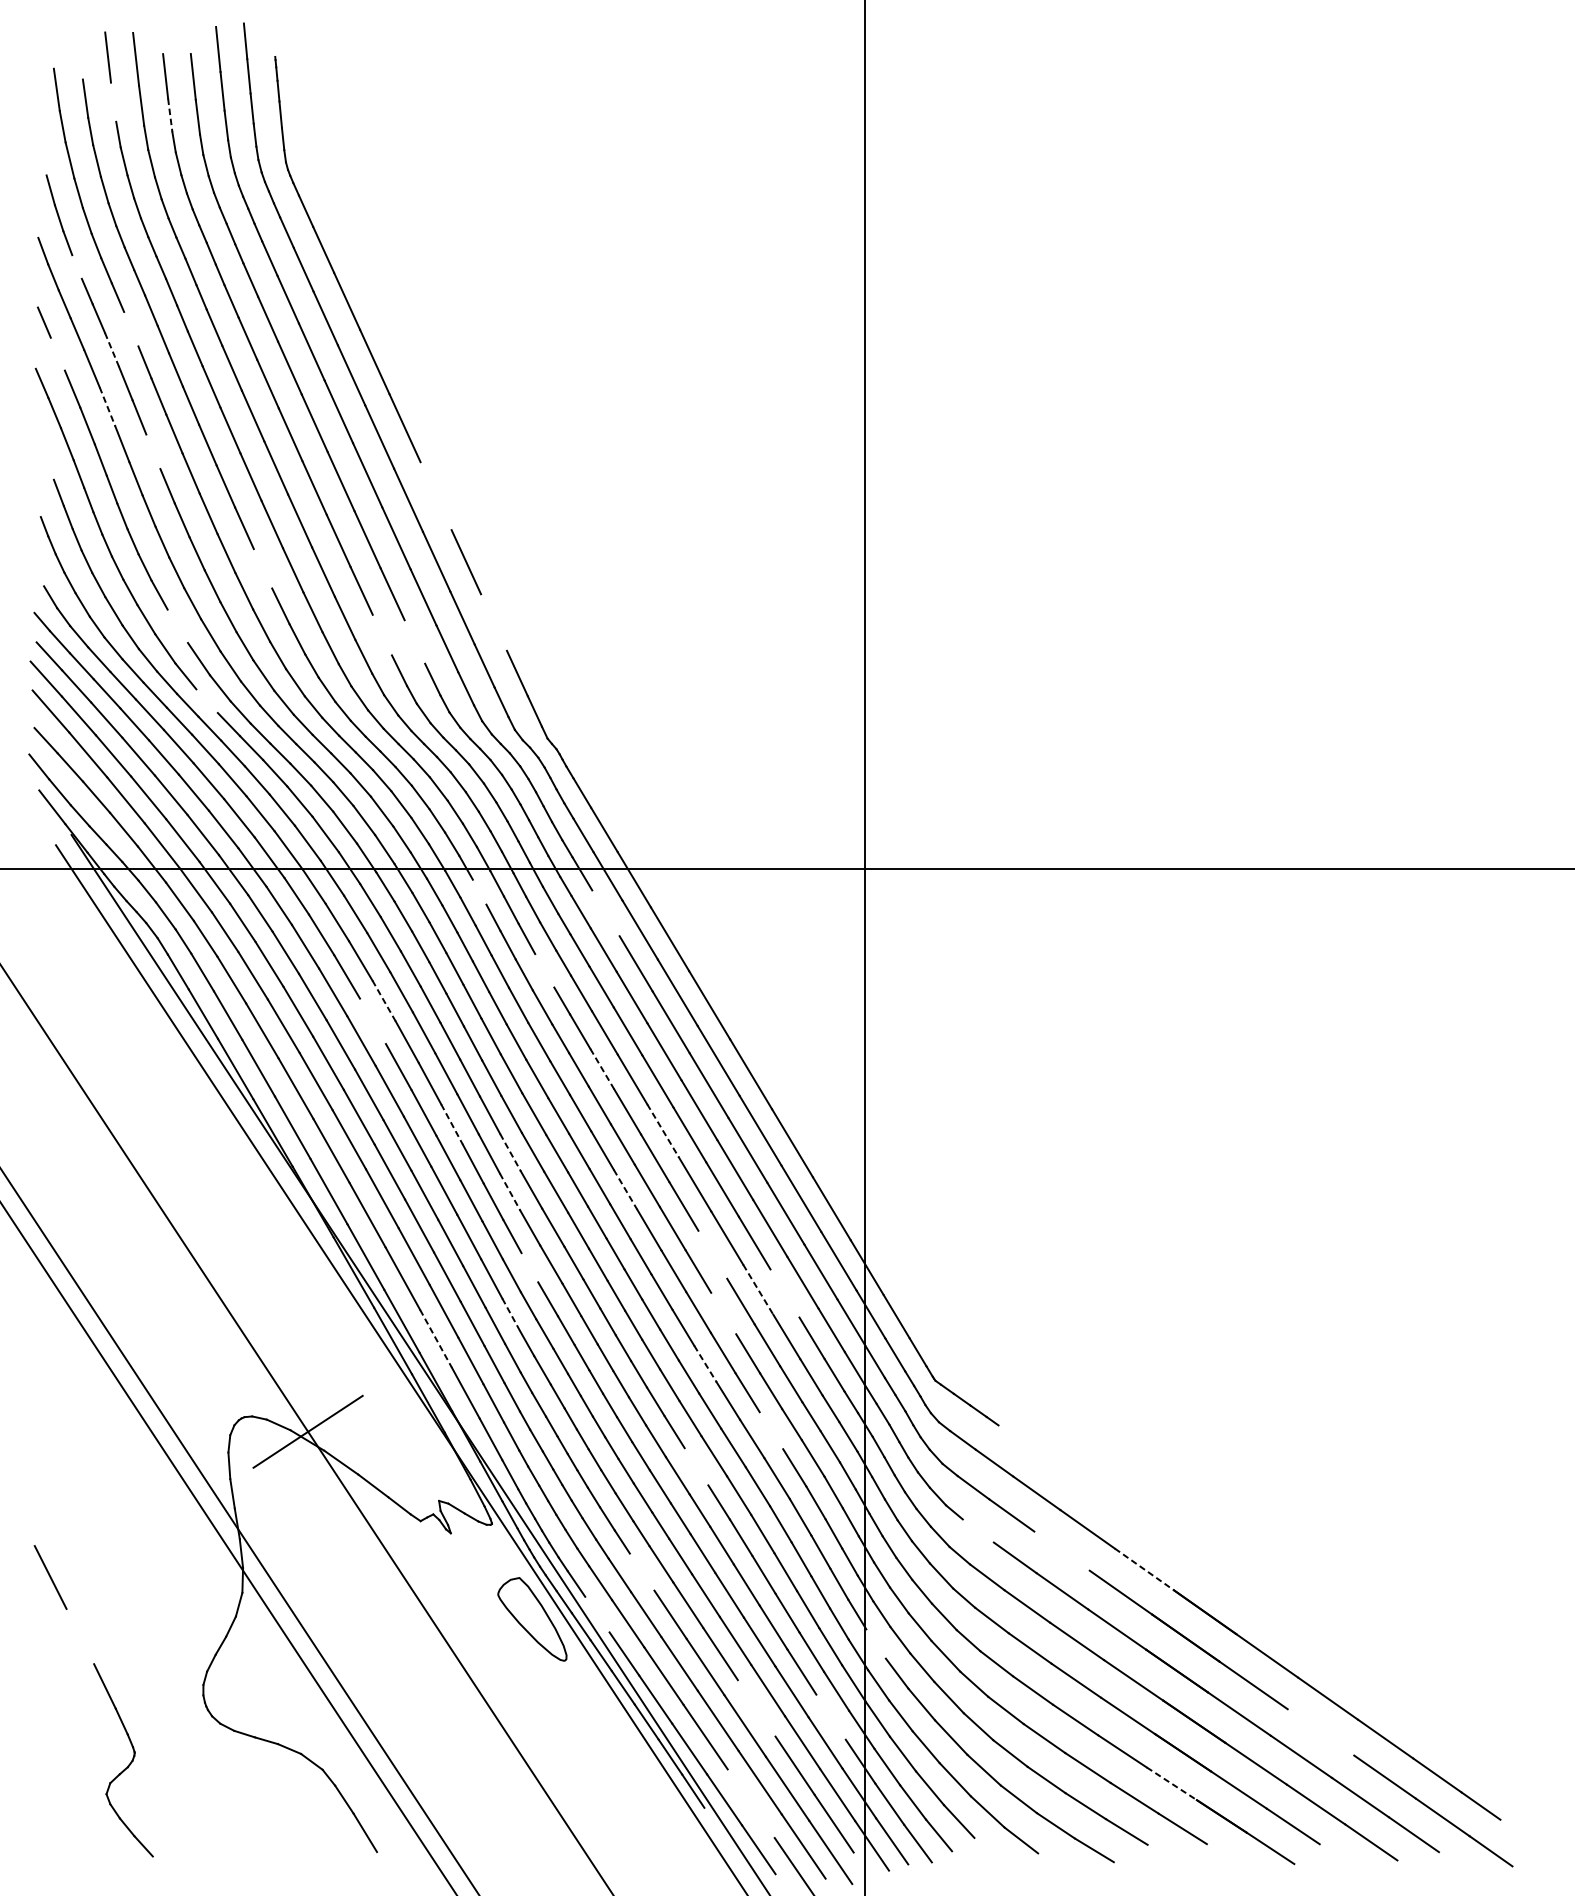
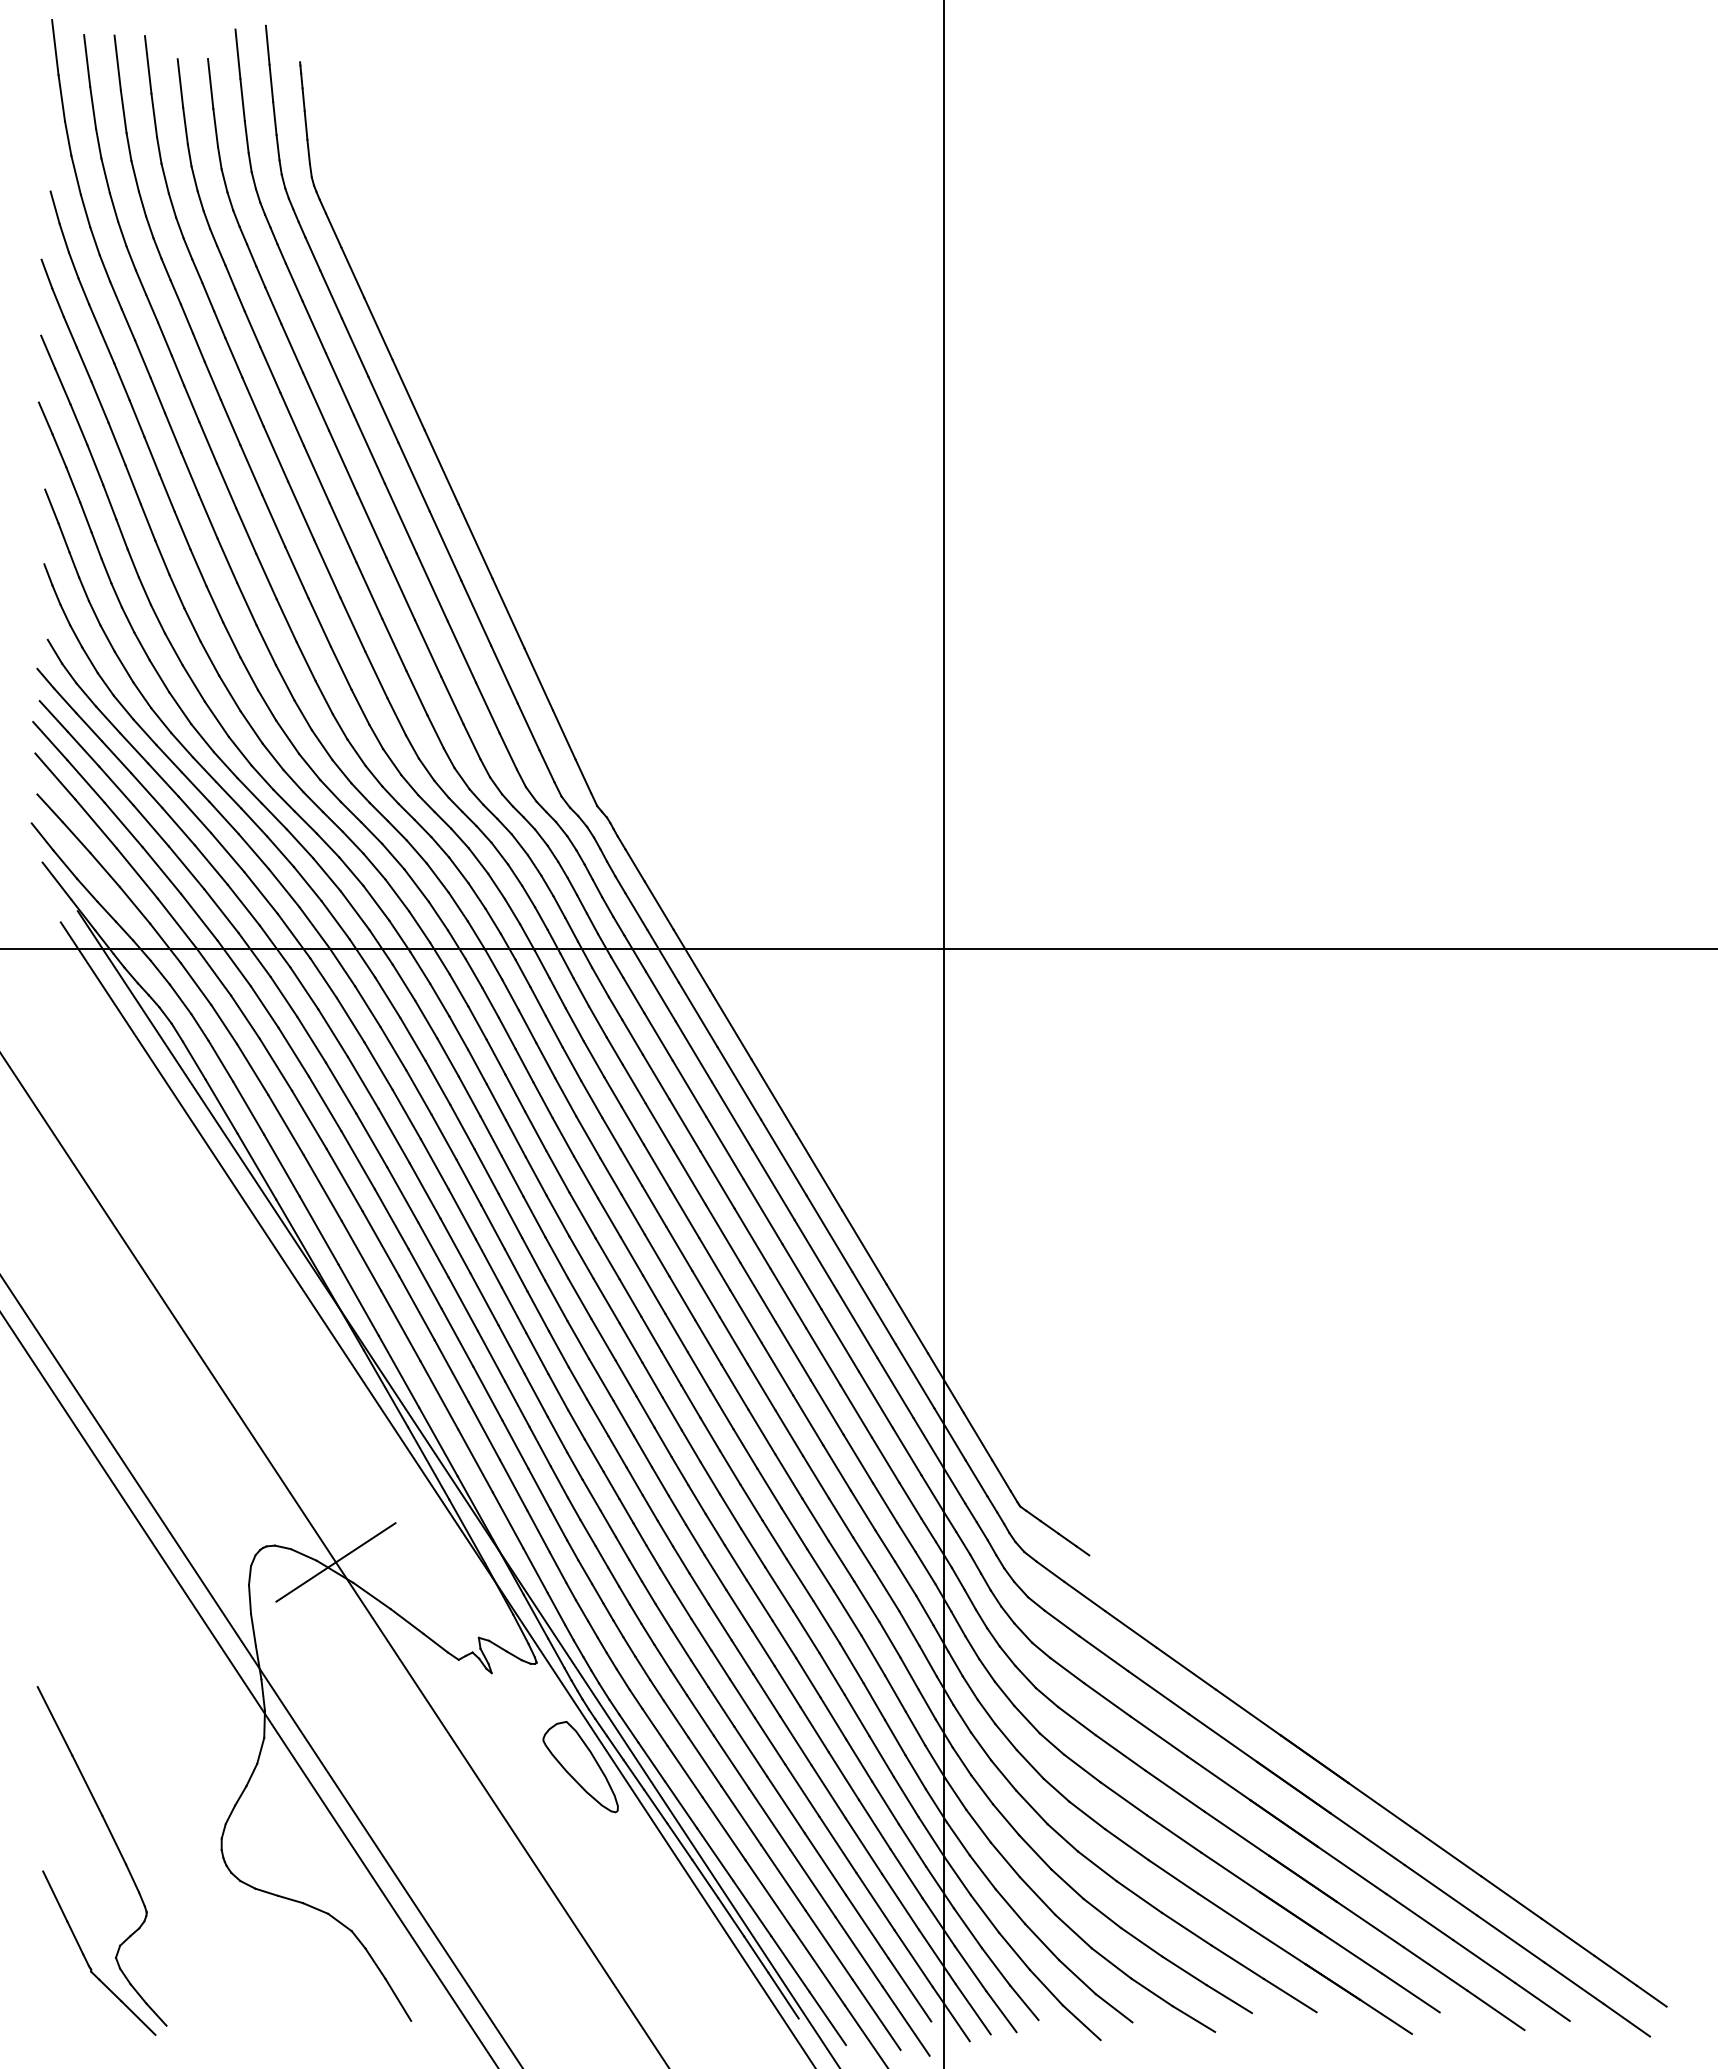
line: (51, 43) -> (55, 47), added
line: (80, 55) -> (87, 60), added
line: (113, 102) -> (123, 111), added
line: (170, 115) -> (185, 126), dashed -> solid
line: (76, 267) -> (83, 291), added
line: (130, 329) -> (142, 359), added
line: (112, 350) -> (122, 382), dashed -> solid
line: (57, 354) -> (62, 386), added
line: (107, 406) -> (117, 443), dashed -> solid
line: (152, 451) -> (166, 492), added
line: (47, 464) -> (51, 506), added
line: (436, 496) -> (475, 541), added
line: (262, 568) -> (286, 620), added
line: (493, 622) -> (538, 679), added
line: (177, 626) -> (193, 683), added
line: (381, 634) -> (416, 692), added
line: (414, 641) -> (452, 700), added
line: (206, 701) -> (225, 765), added
line: (479, 892) -> (522, 973), added
line: (605, 913) -> (660, 996), added
line: (544, 970) -> (593, 1059), added
line: (383, 1001) -> (418, 1092), dashed -> solid
line: (372, 1021) -> (406, 1114), added
line: (602, 1068) -> (657, 1166), dashed -> solid
line: (452, 1124) -> (493, 1227), dashed -> solid
line: (663, 1130) -> (723, 1233), dashed -> solid
line: (511, 1153) -> (557, 1258), dashed -> solid
line: (625, 1189) -> (682, 1298), dashed -> solid
line: (510, 1192) -> (556, 1301), dashed -> solid
line: (712, 1255) -> (777, 1369), added
line: (529, 1267) -> (577, 1383), added
line: (758, 1289) -> (827, 1407), dashed -> solid
line: (785, 1293) -> (856, 1411), added
line: (723, 1312) -> (789, 1432), added
line: (511, 1315) -> (557, 1435), dashed -> solid
line: (436, 1339) -> (475, 1461), dashed -> solid
line: (705, 1364) -> (769, 1488), dashed -> solid
line: (771, 1430) -> (841, 1560), added
line: (696, 1466) -> (759, 1600), added
line: (978, 1530) -> (1067, 1670), added
line: (1061, 1551) -> (1158, 1692), added
line: (1144, 1569) -> (1248, 1712), dashed -> solid
line: (642, 1572) -> (700, 1715), added
line: (597, 1614) -> (651, 1761), added
line: (80, 1636) -> (87, 1785), added
line: (875, 1643) -> (955, 1793), added
line: (755, 1707) -> (824, 1863), added
line: (831, 1716) -> (906, 1873), added
line: (1320, 1732) -> (1440, 1890), added
line: (1171, 1783) -> (1278, 1946), dashed -> solid
part: (79, 1794) -> (86, 1958), added
line: (751, 1803) -> (819, 1967), added
line: (718, 1828) -> (783, 1995), added
line: (1513, 1828) -> (1651, 1995), added
line: (991, 1853) -> (1081, 2022), added

